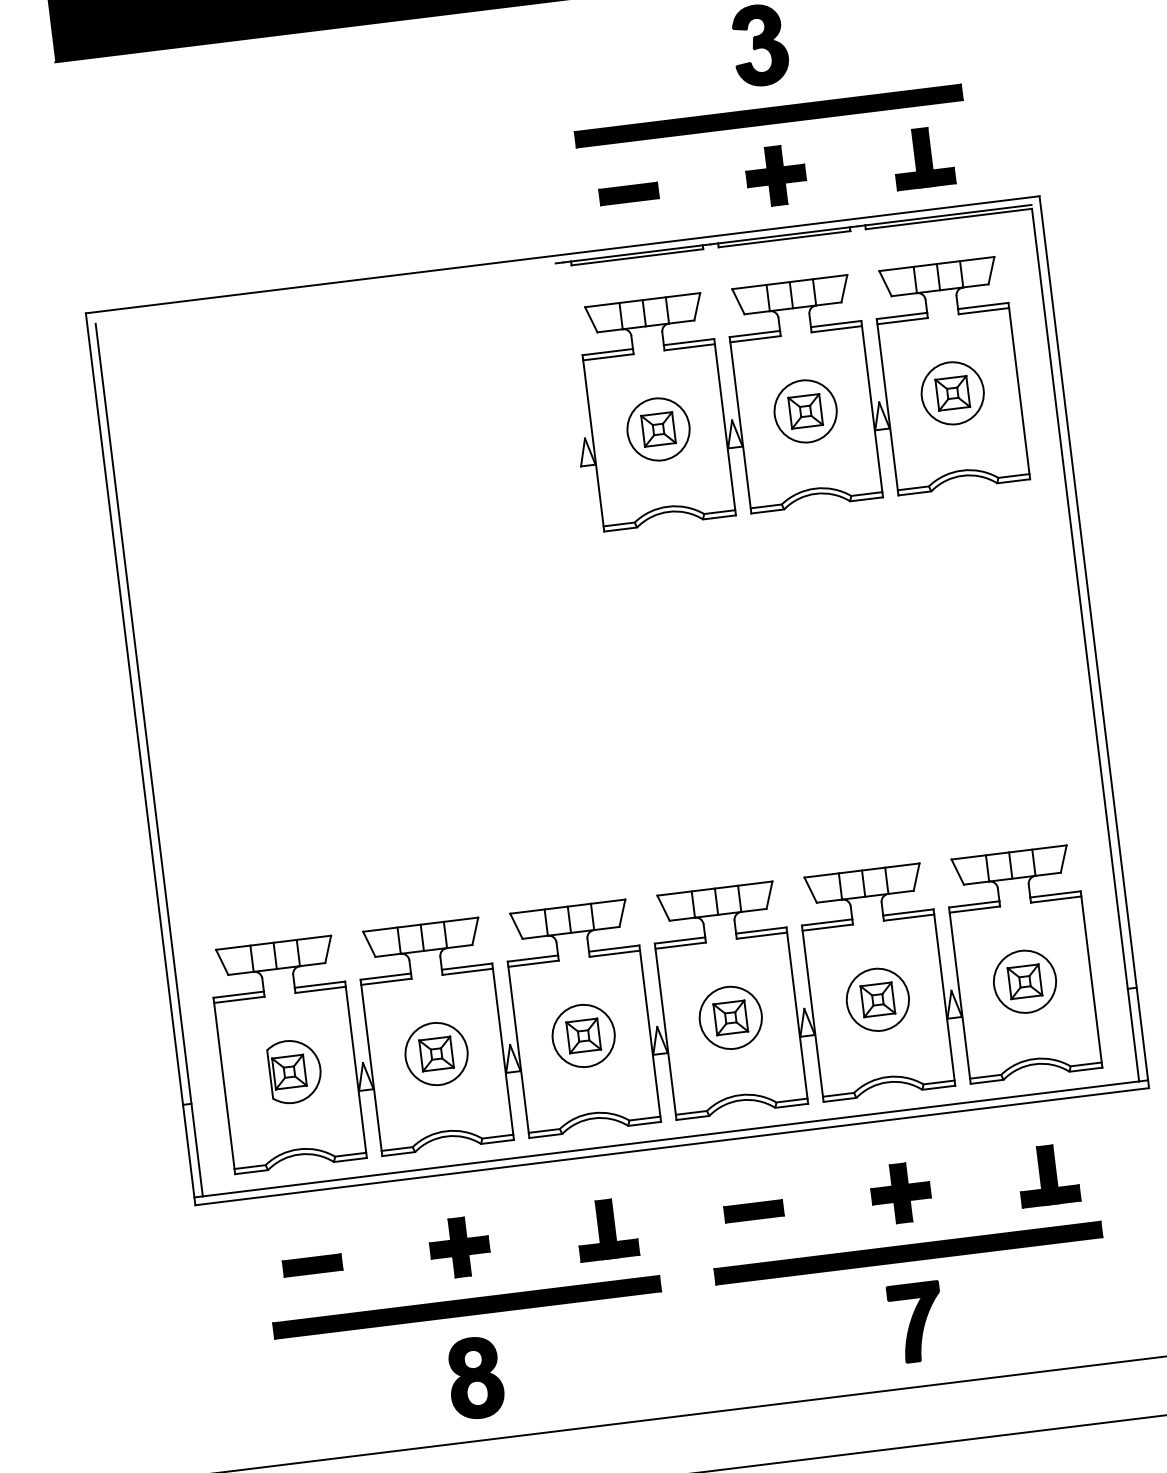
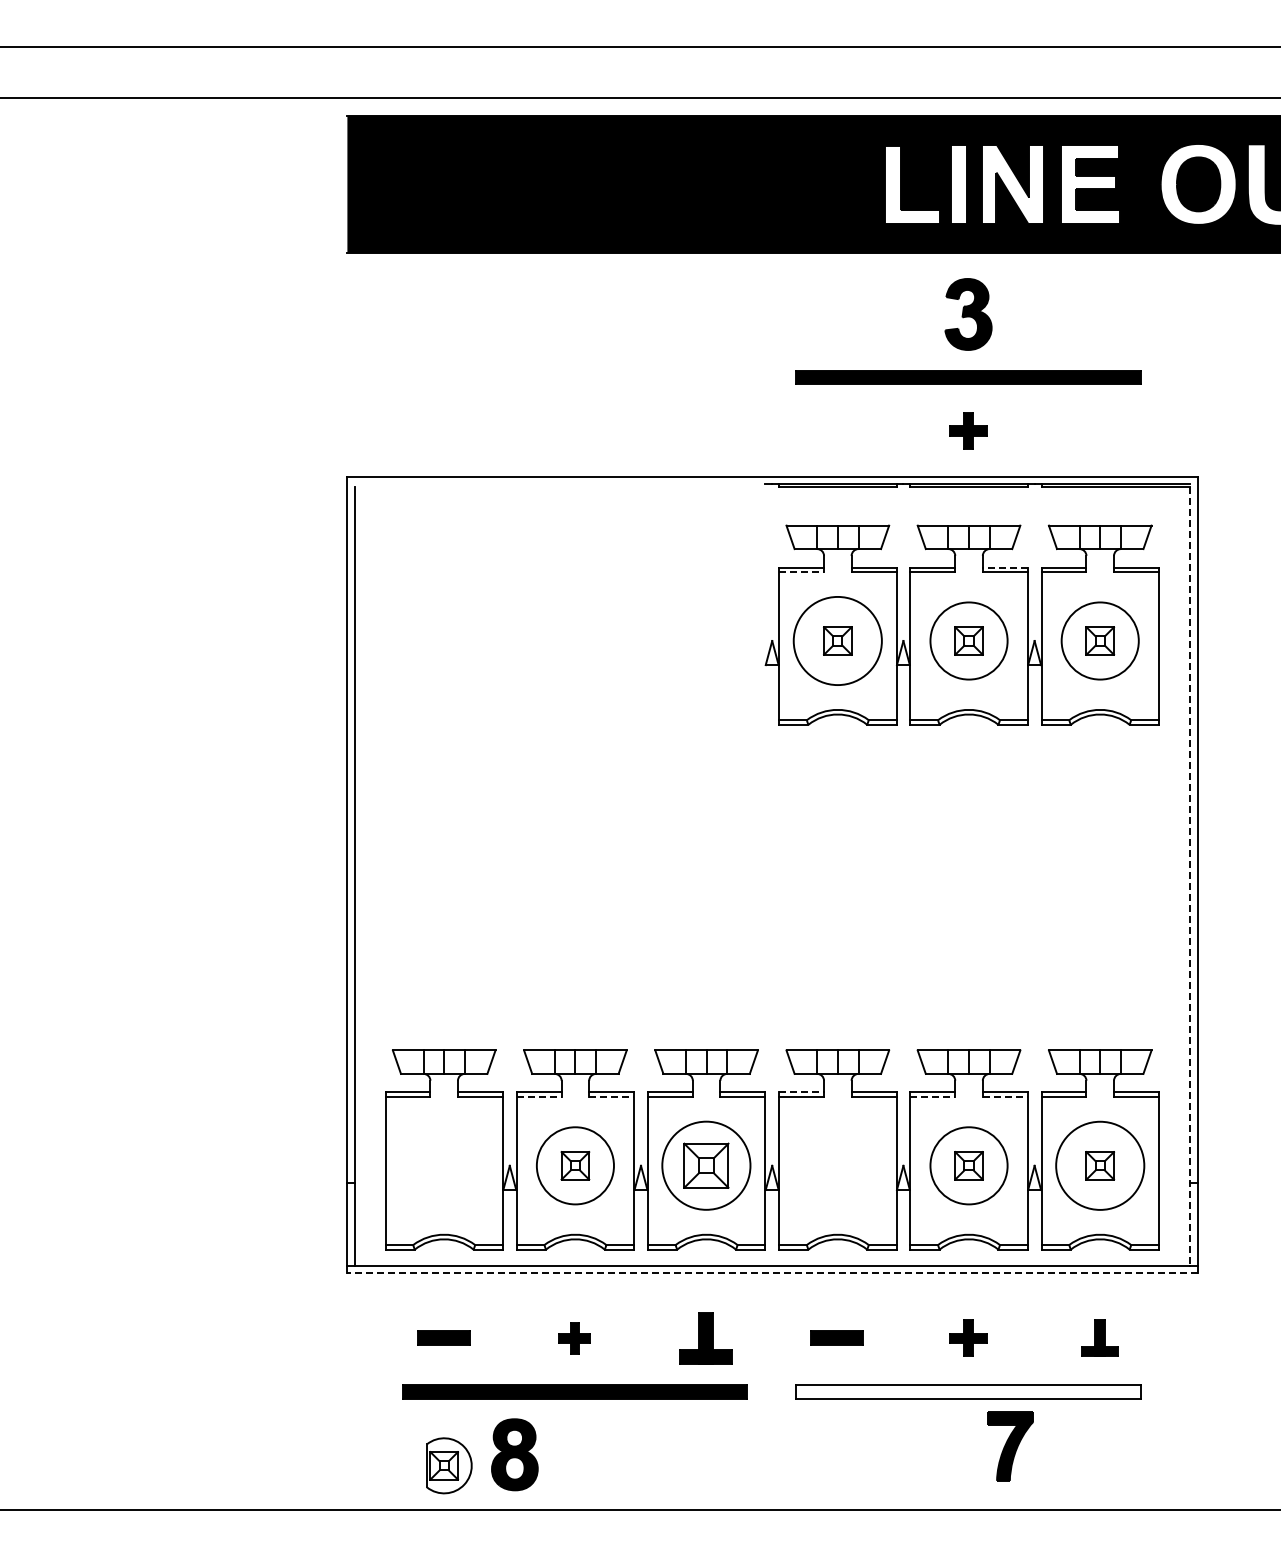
part: (922, 157) -> (1099, 430), removed
part: (776, 175) -> (968, 430), size x0.7
part: (628, 193) -> (836, 430), removed
line: (835, 324) -> (1004, 567), solid -> dashed
line: (609, 357) -> (802, 572), solid -> dashed
circle: (951, 392) -> (1099, 640), size x1.4
circle: (804, 410) -> (968, 640), size x1.4
circle: (658, 428) -> (837, 640), size x1.6
line: (1085, 646) -> (1189, 877), solid -> dashed
line: (909, 917) -> (1005, 1096), solid -> dashed
line: (828, 926) -> (933, 1096), solid -> dashed
line: (681, 940) -> (802, 1092), solid -> dashed
line: (468, 971) -> (612, 1096), solid -> dashed
line: (386, 981) -> (539, 1096), solid -> dashed
circle: (1024, 981) -> (1099, 1165), size x1.6
circle: (877, 999) -> (968, 1165), size x1.4
part: (730, 1017) -> (837, 1165), removed
part: (583, 1035) -> (706, 1165), size x1.6
circle: (435, 1053) -> (574, 1165), size x1.4
part: (295, 1070) -> (449, 1465), moved
line: (671, 1146) -> (771, 1272), solid -> dashed
part: (1047, 1175) -> (1099, 1338), size x0.7
part: (901, 1193) -> (968, 1338), size x0.7
part: (459, 1247) -> (574, 1338), size x0.6
fill: (908, 1252) -> (968, 1391), removed
part: (916, 1322) -> (1010, 1446), moved
part: (475, 1377) -> (514, 1454), moved

